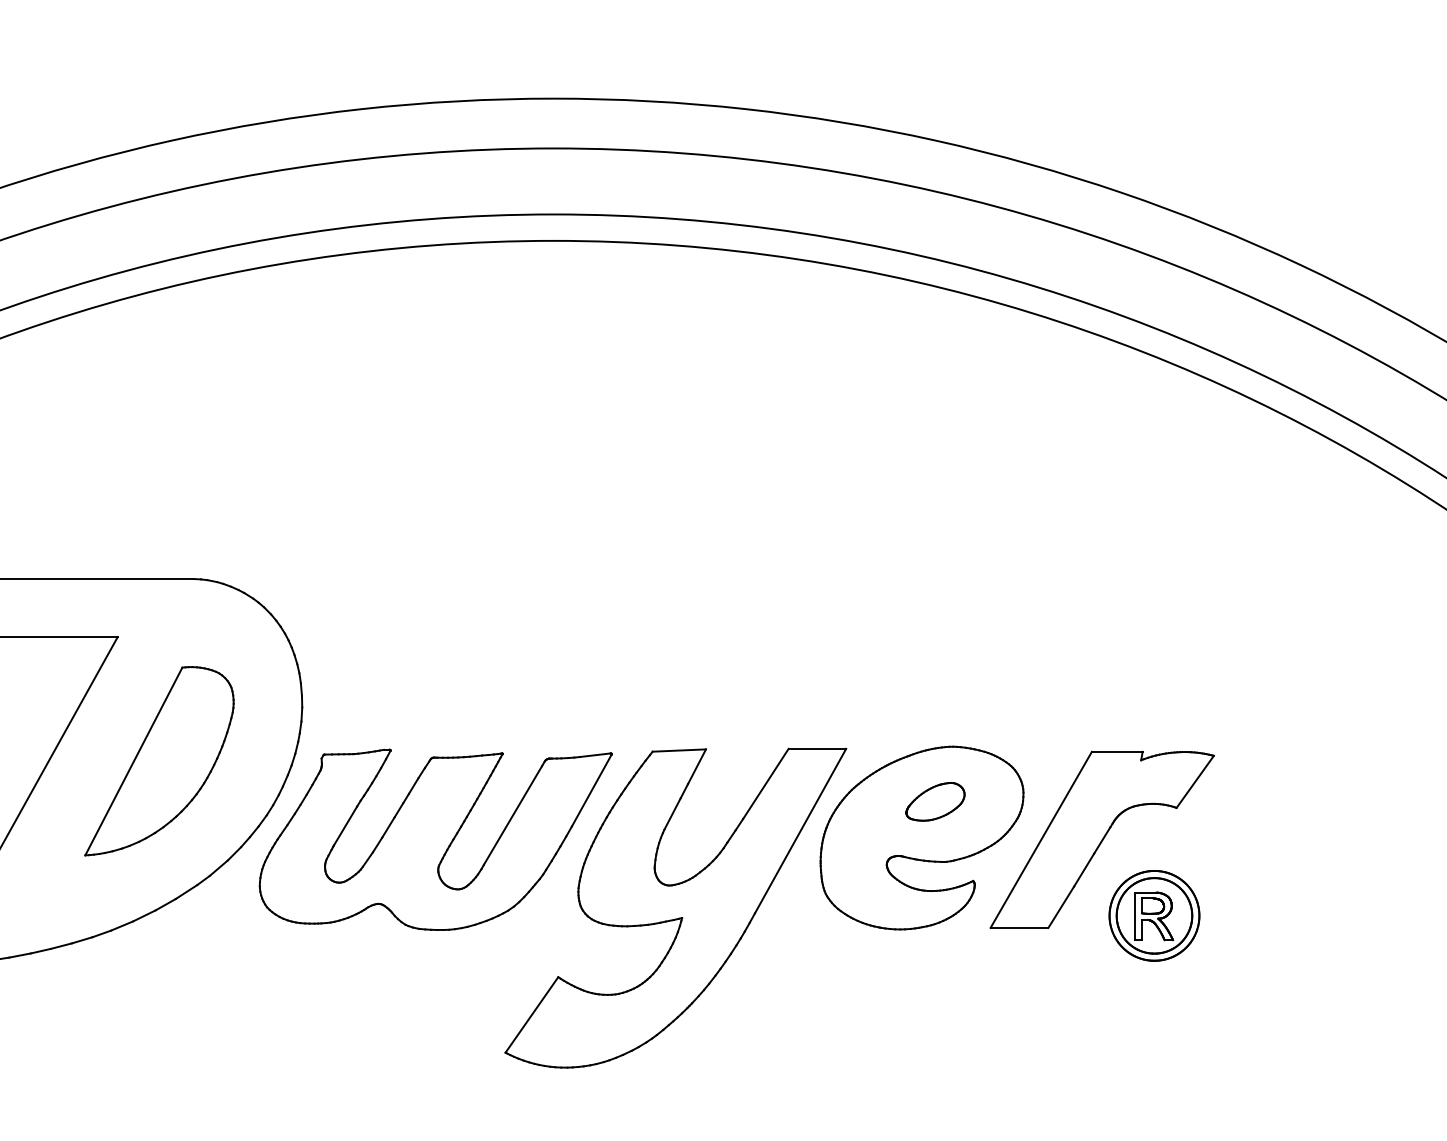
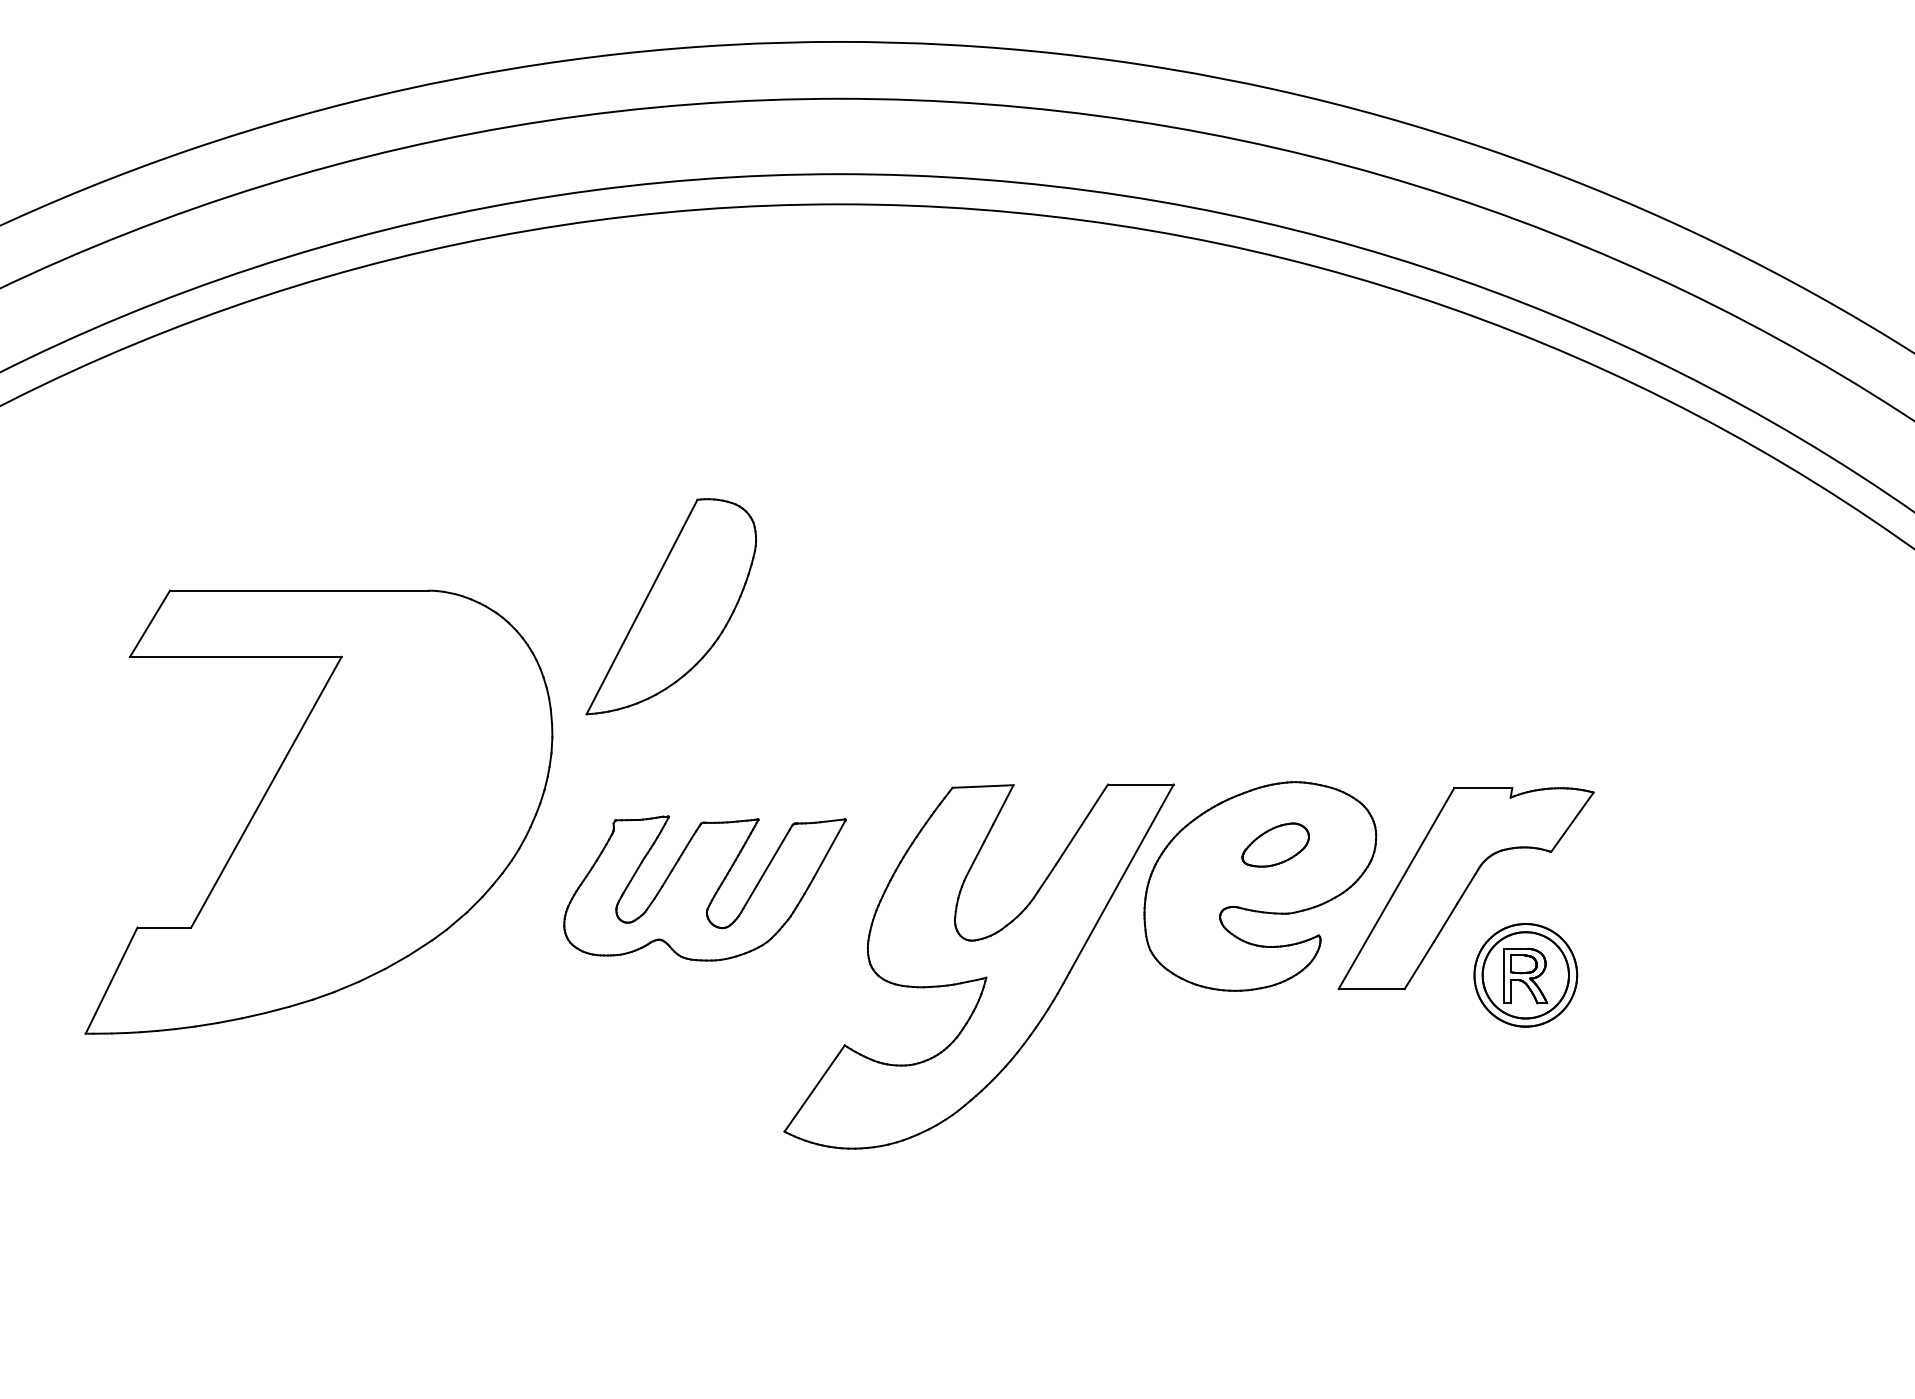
part: (158, 761) -> (670, 606), moved
part: (435, 839) -> (704, 888), size x0.7

